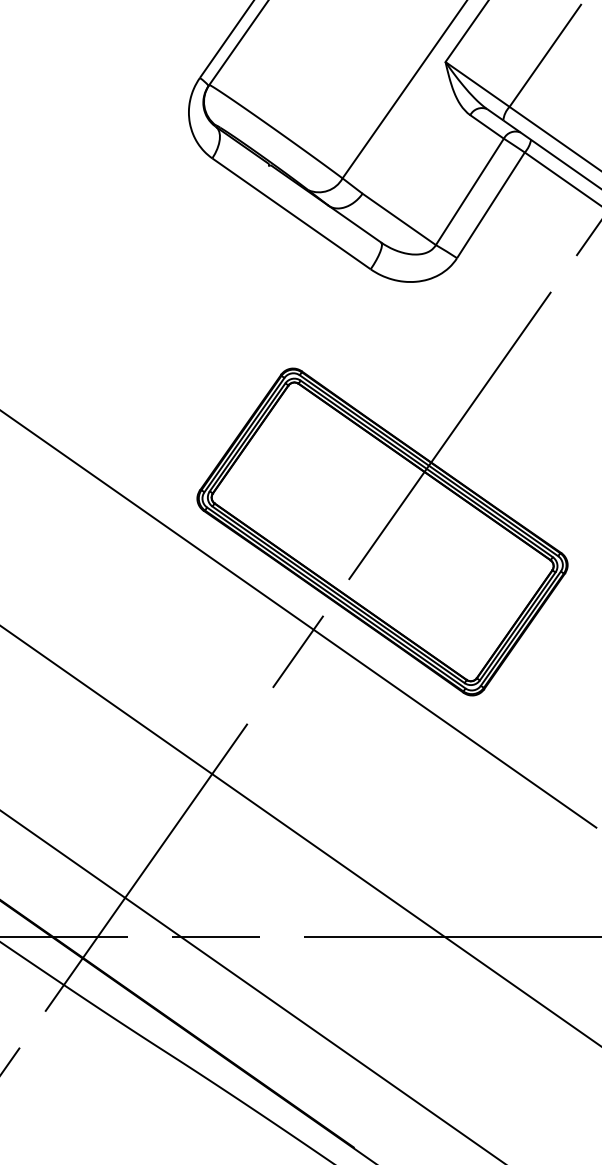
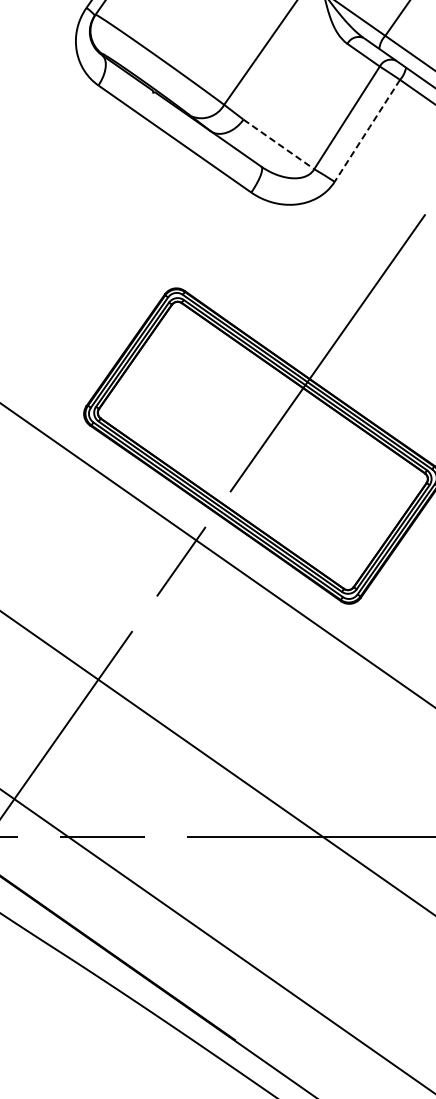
line: (491, 205) -> (367, 130), solid -> dashed
line: (399, 219) -> (279, 144), solid -> dashed

